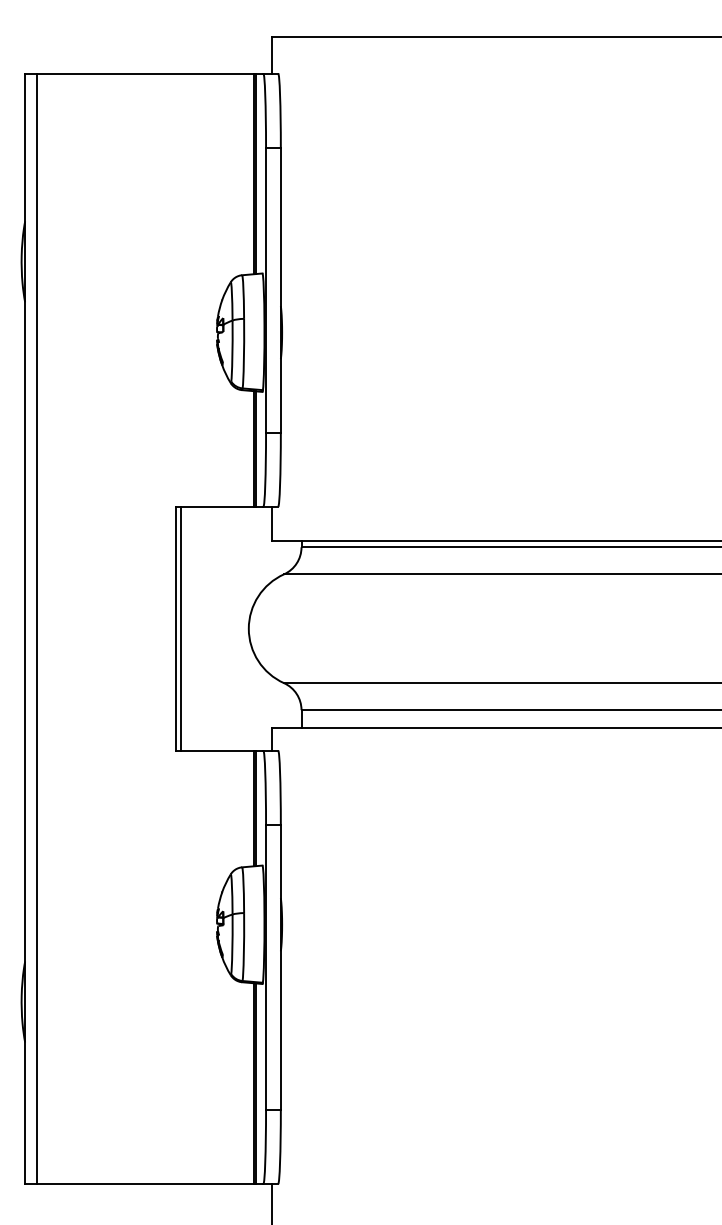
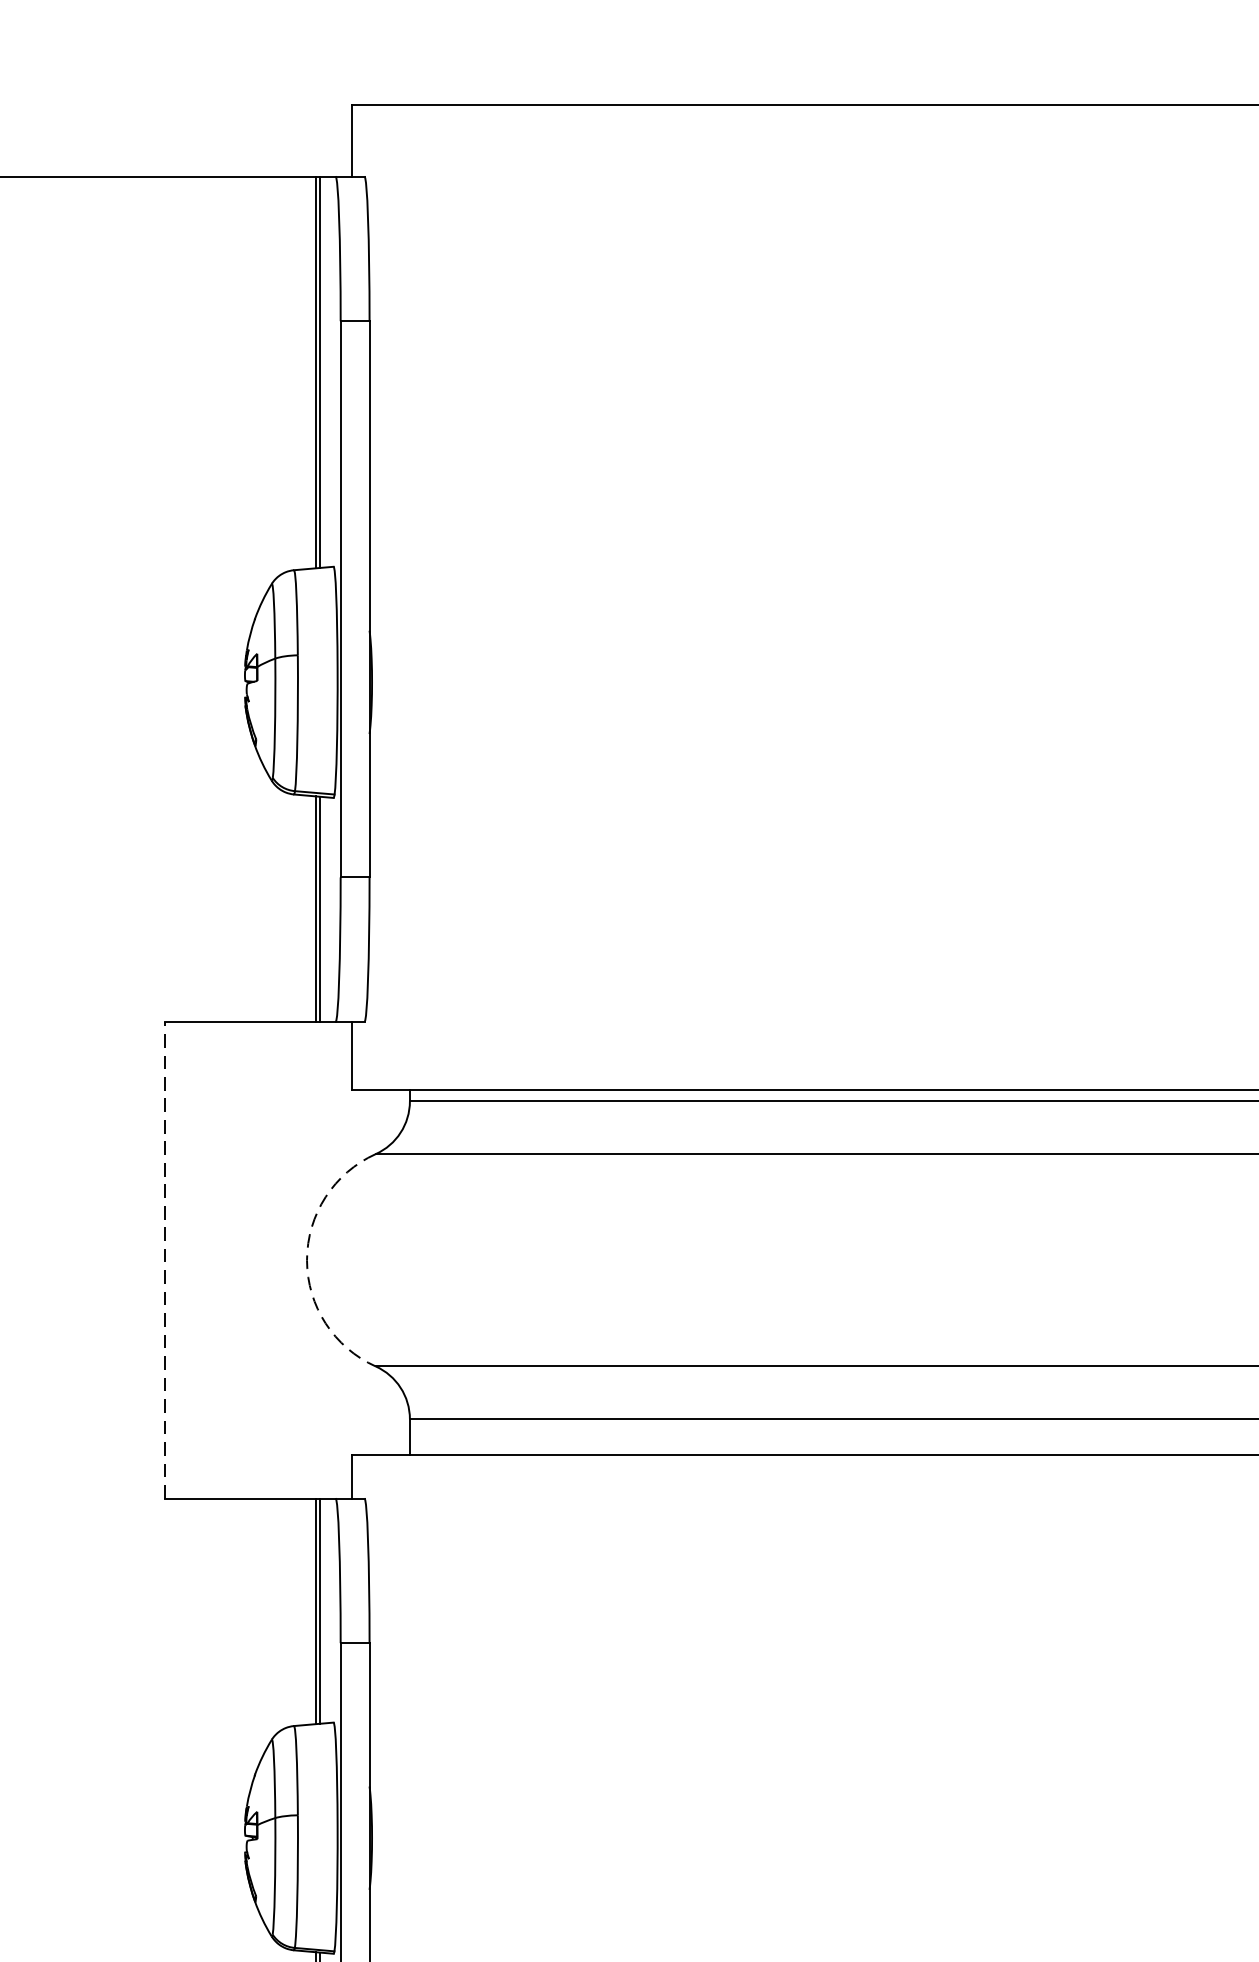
line: (175, 628) -> (163, 1259), solid -> dashed
line: (180, 628) -> (173, 1259), removed
arc: (248, 628) -> (306, 1259), solid -> dashed

